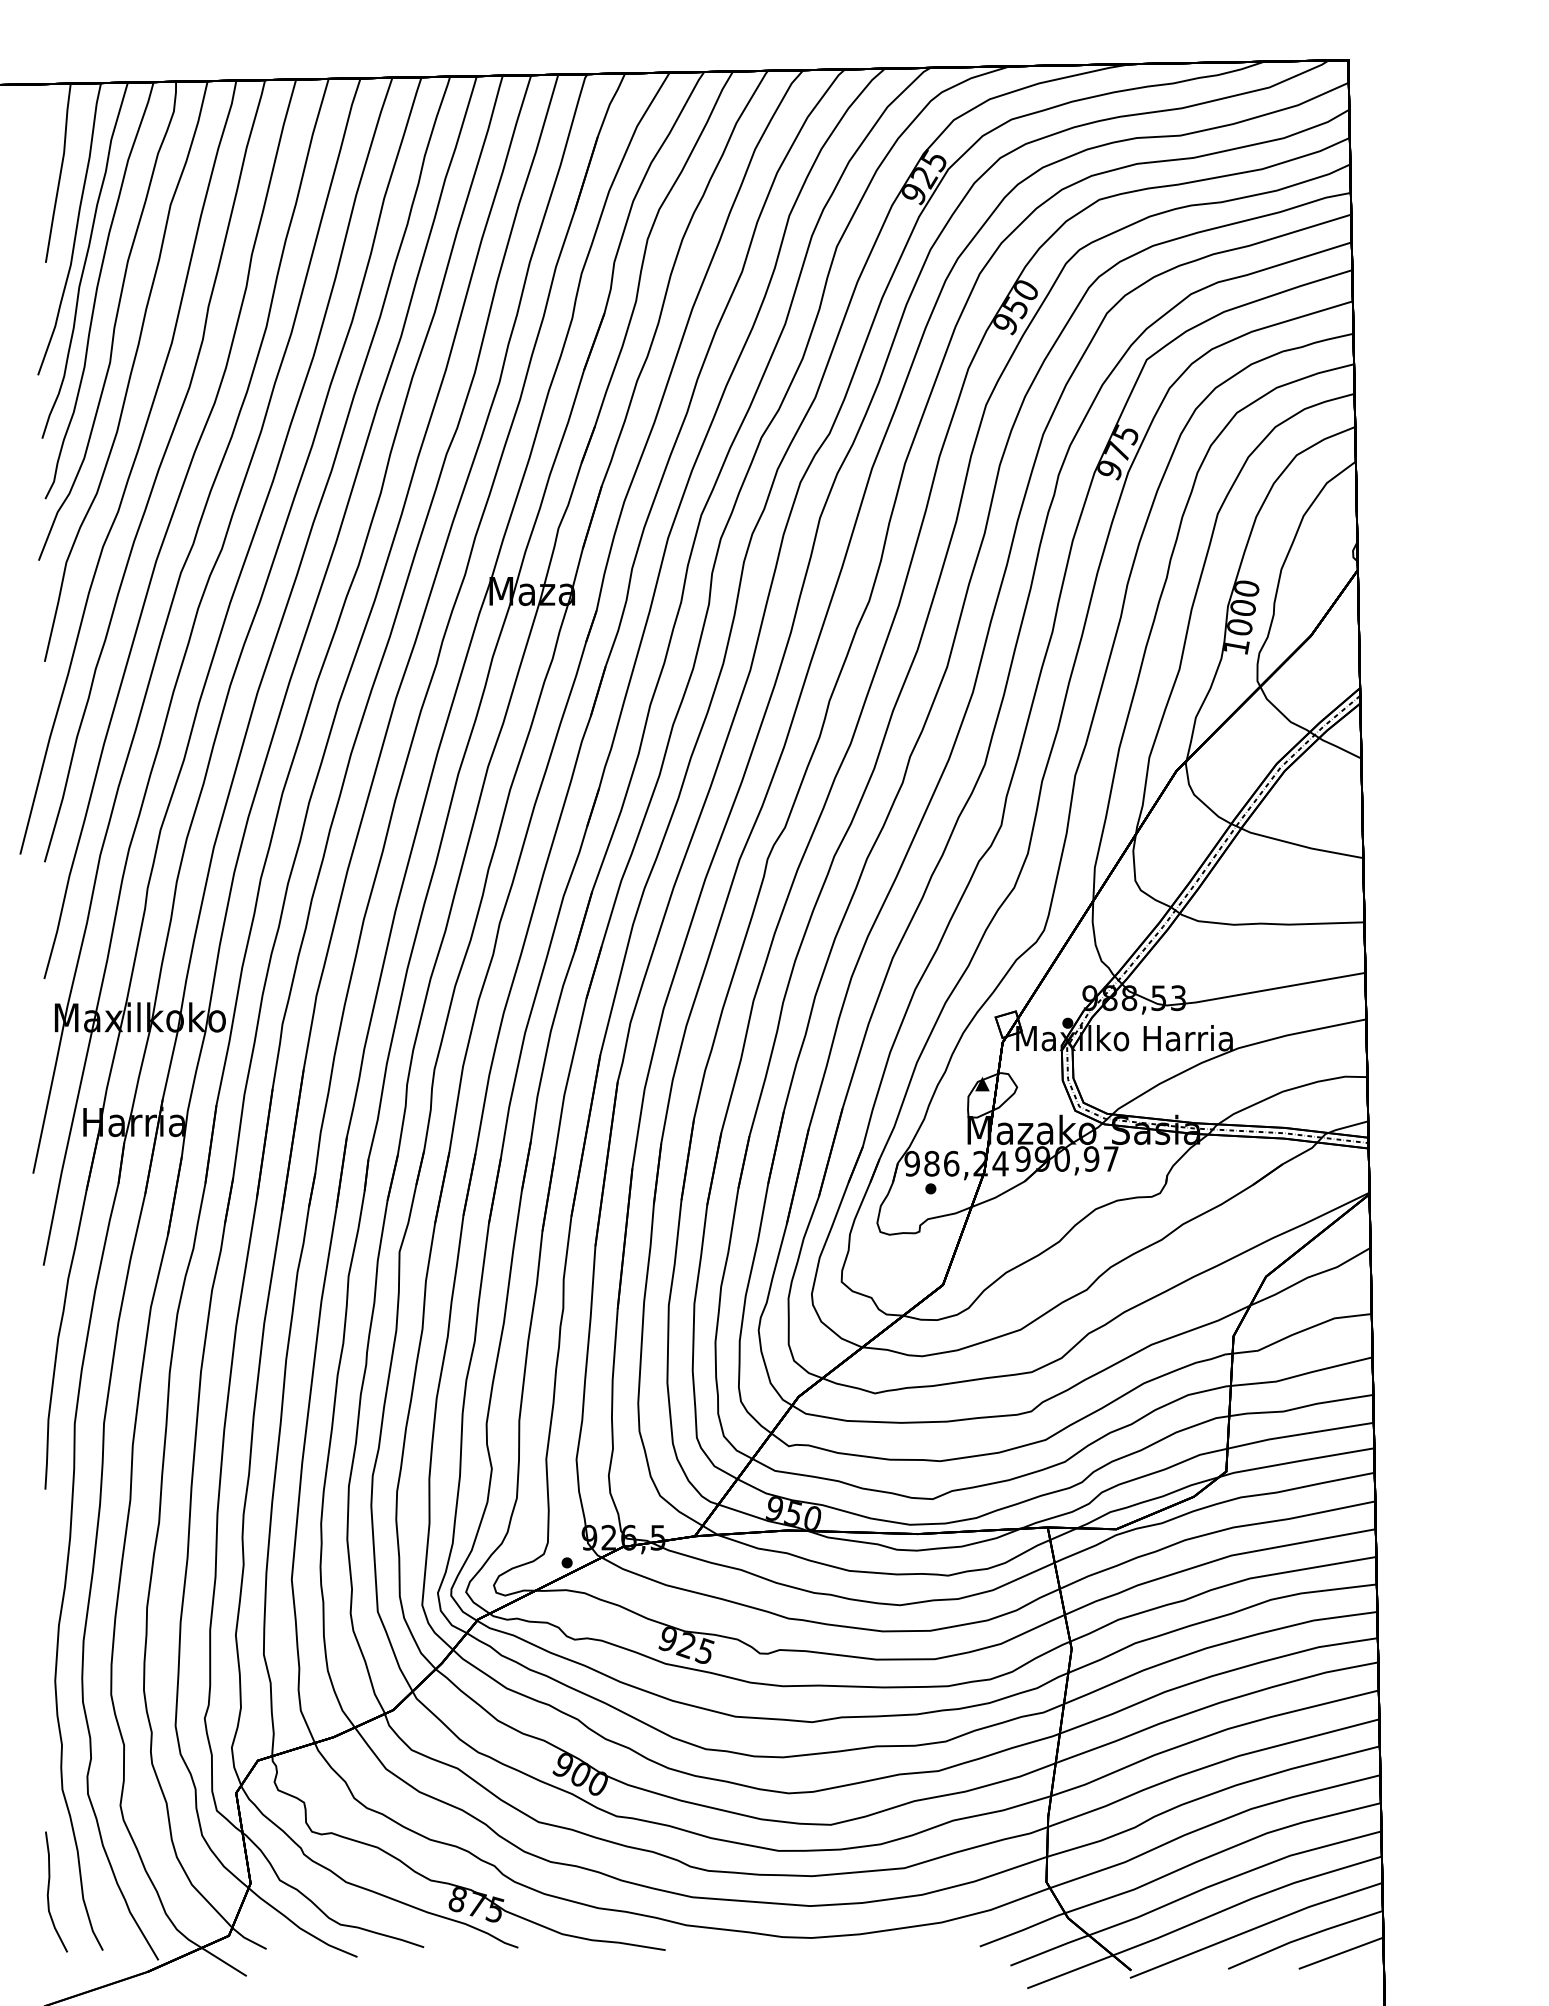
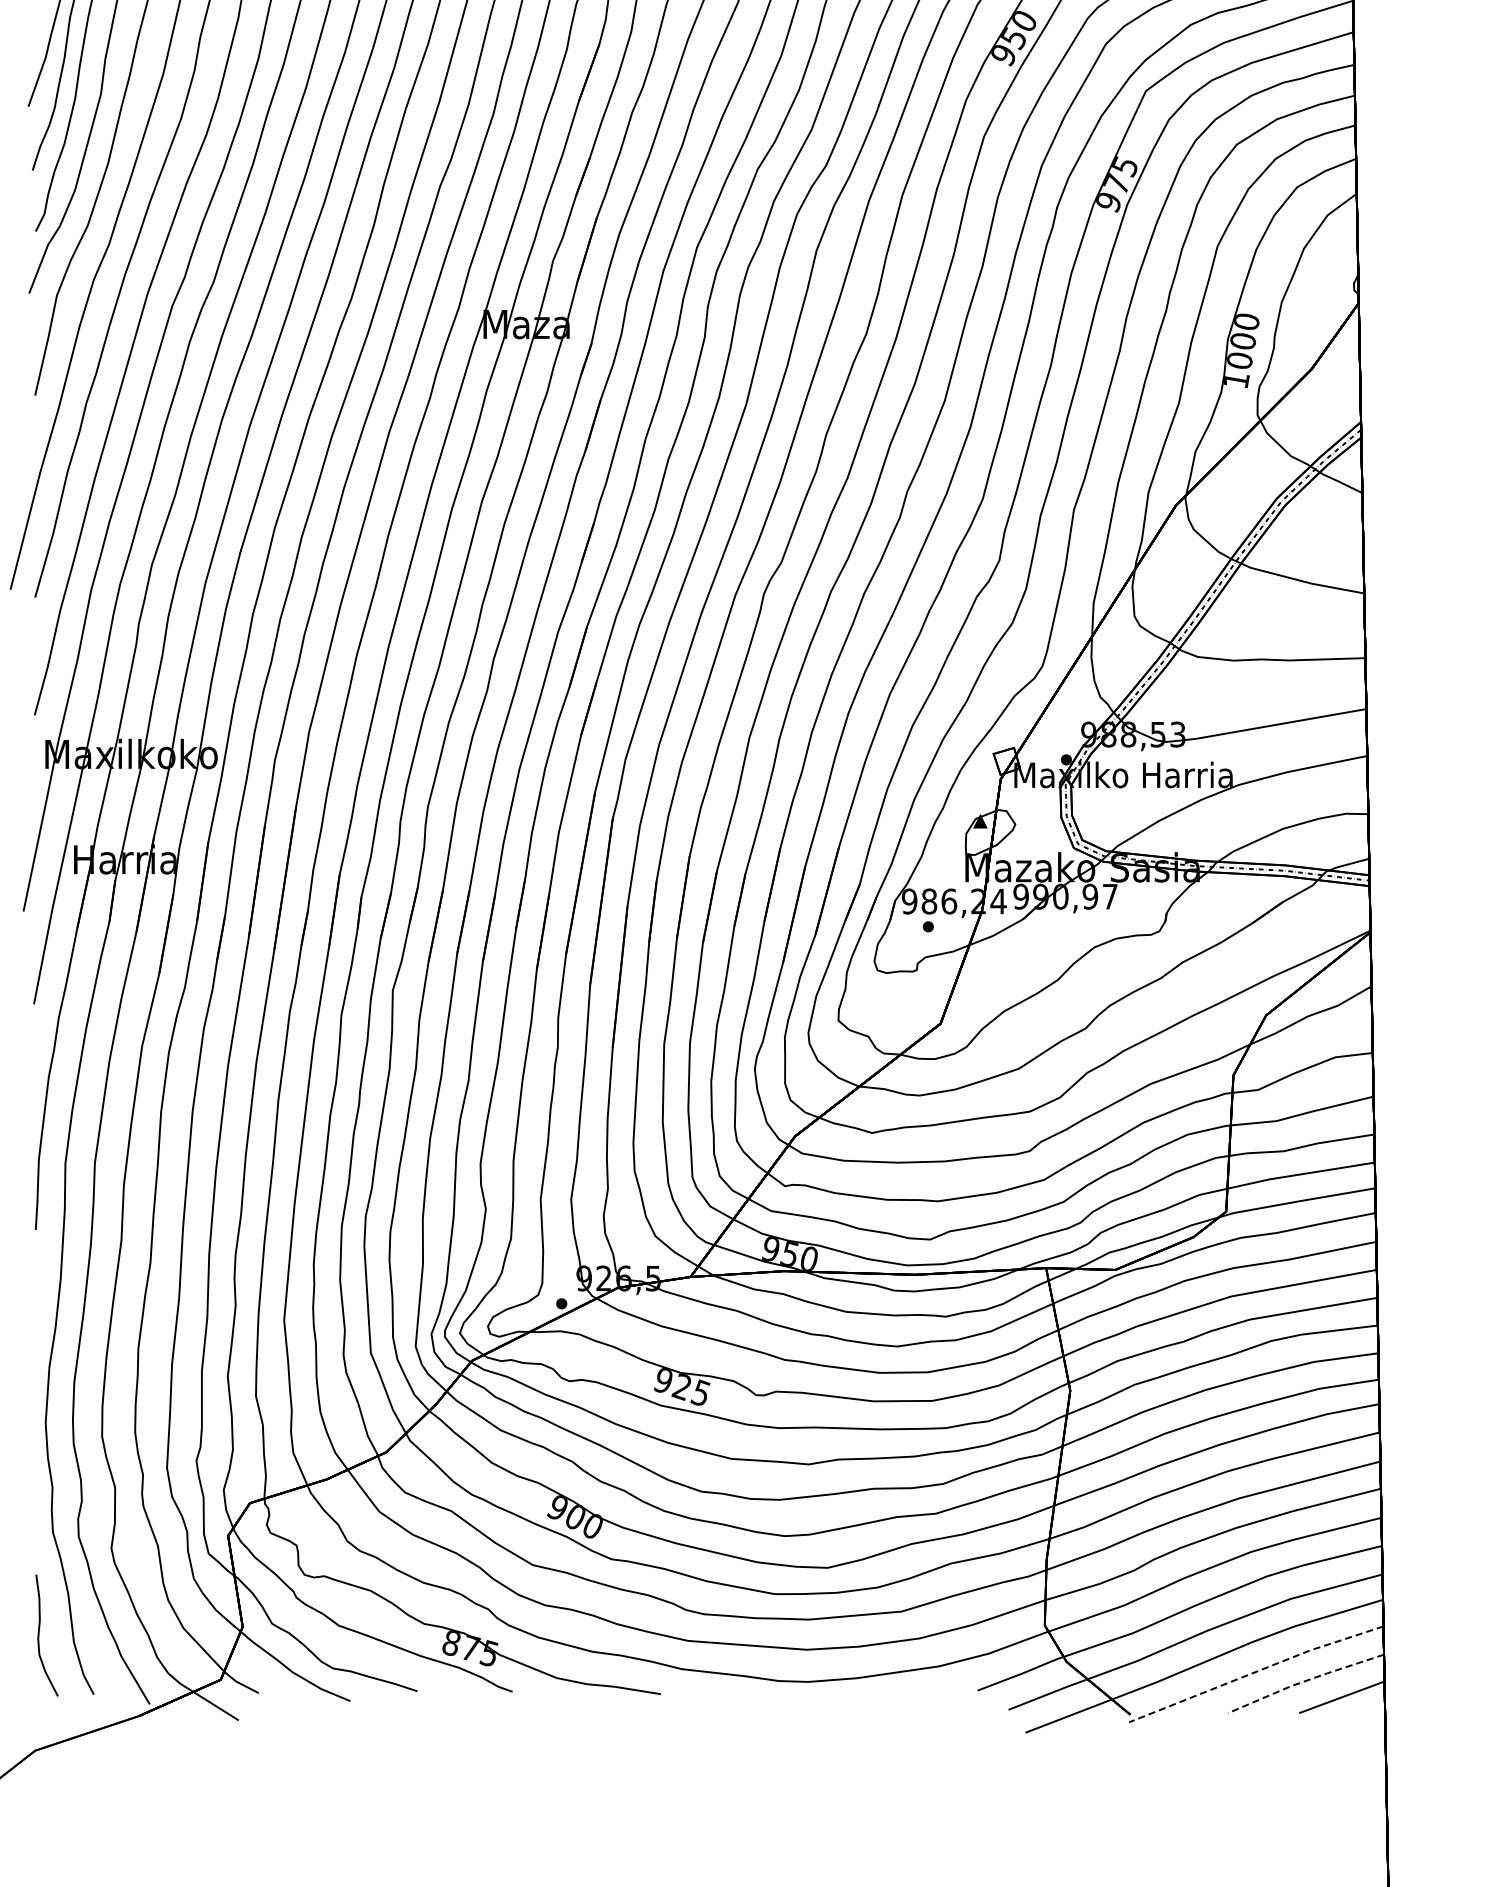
line: (1256, 1927) -> (1256, 1671), solid -> dashed
line: (1304, 1937) -> (1304, 1681), solid -> dashed

